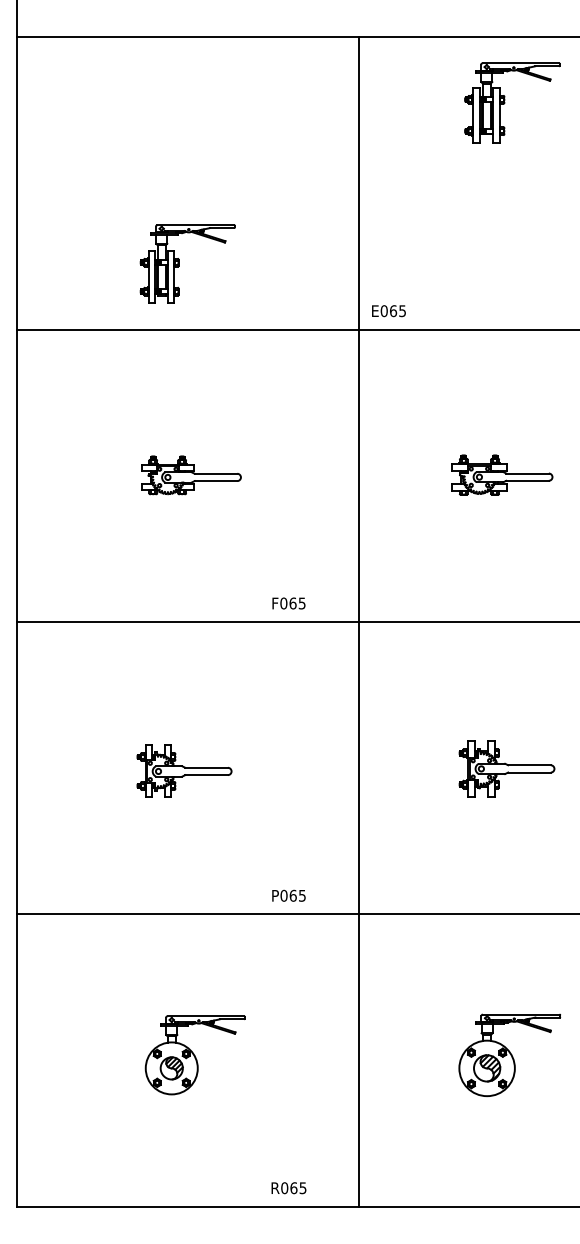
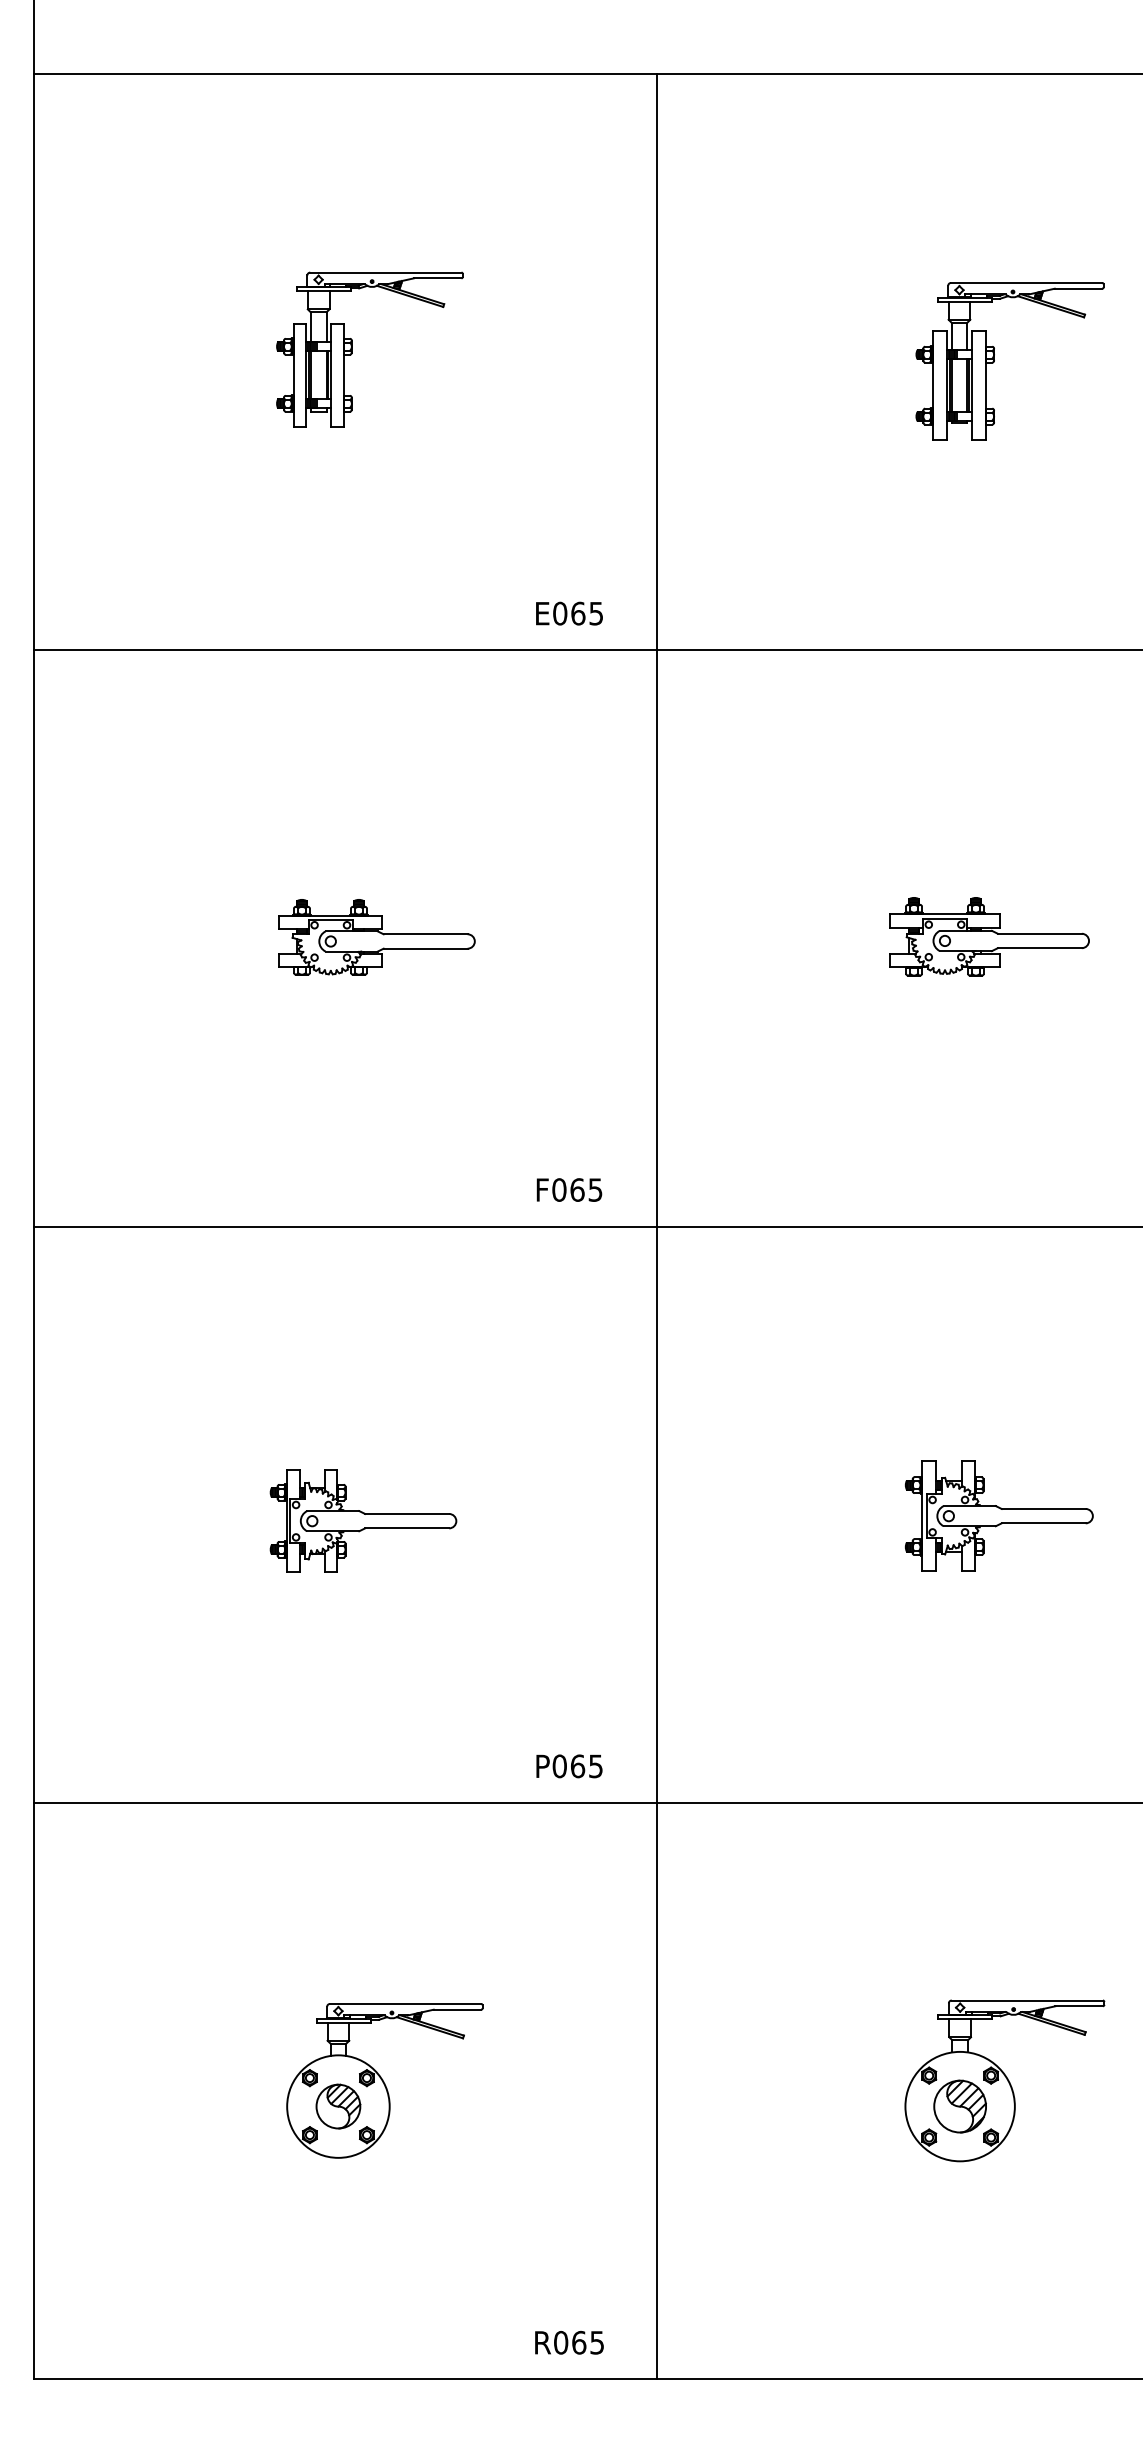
part: (505, 102) -> (996, 360), moved
part: (179, 263) -> (353, 348), moved
text: (388, 311) -> (568, 614), moved
line: (359, 621) -> (657, 1225), moved

